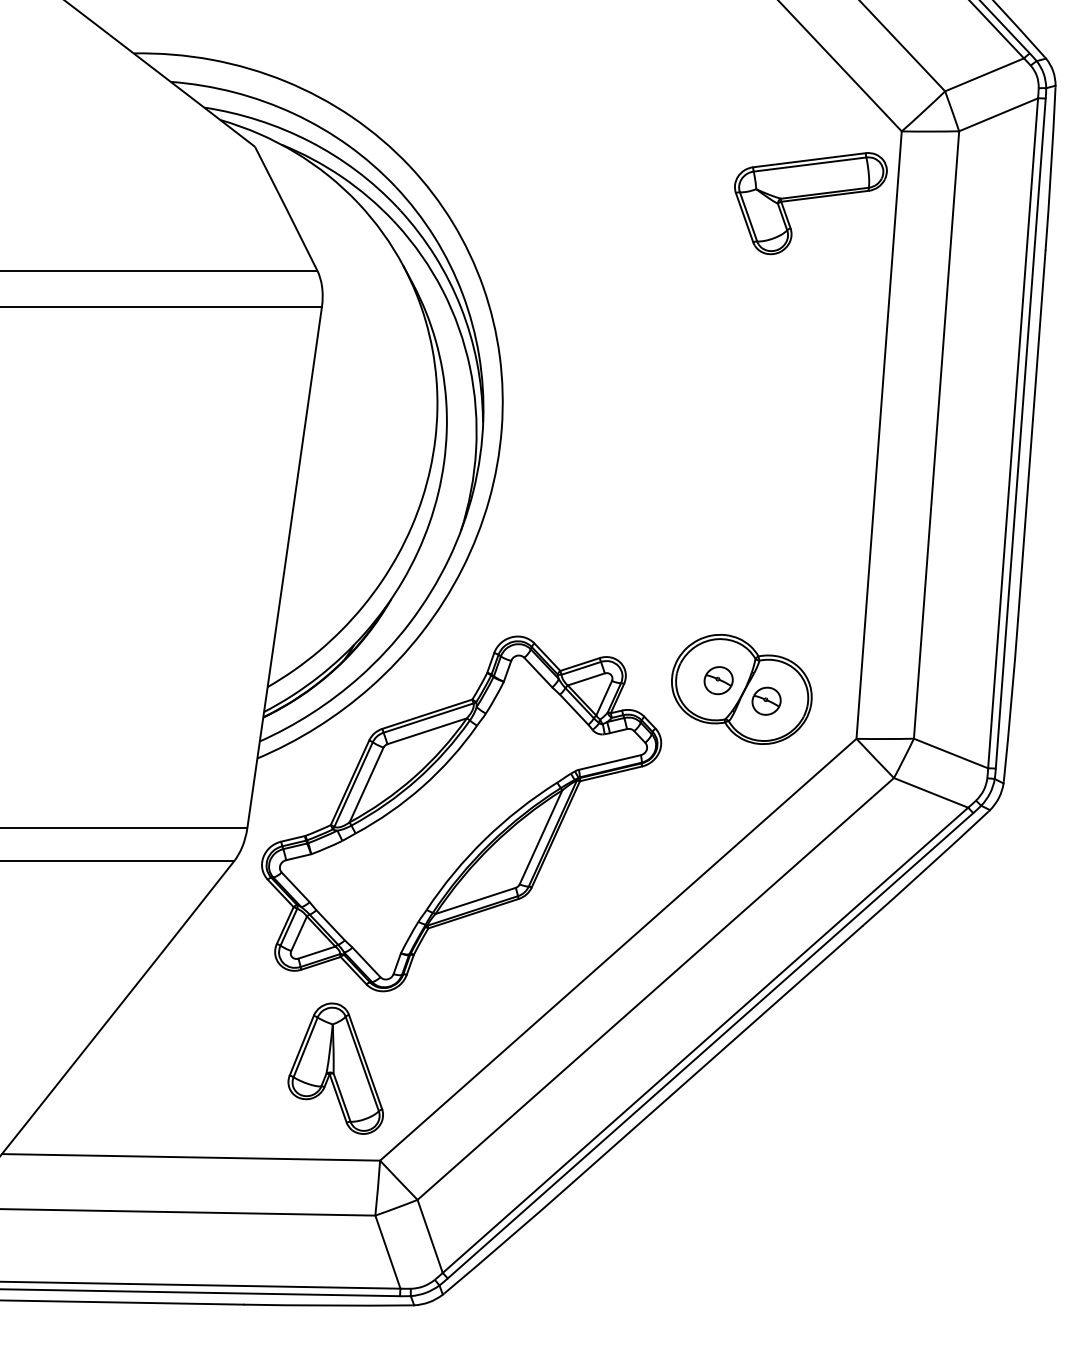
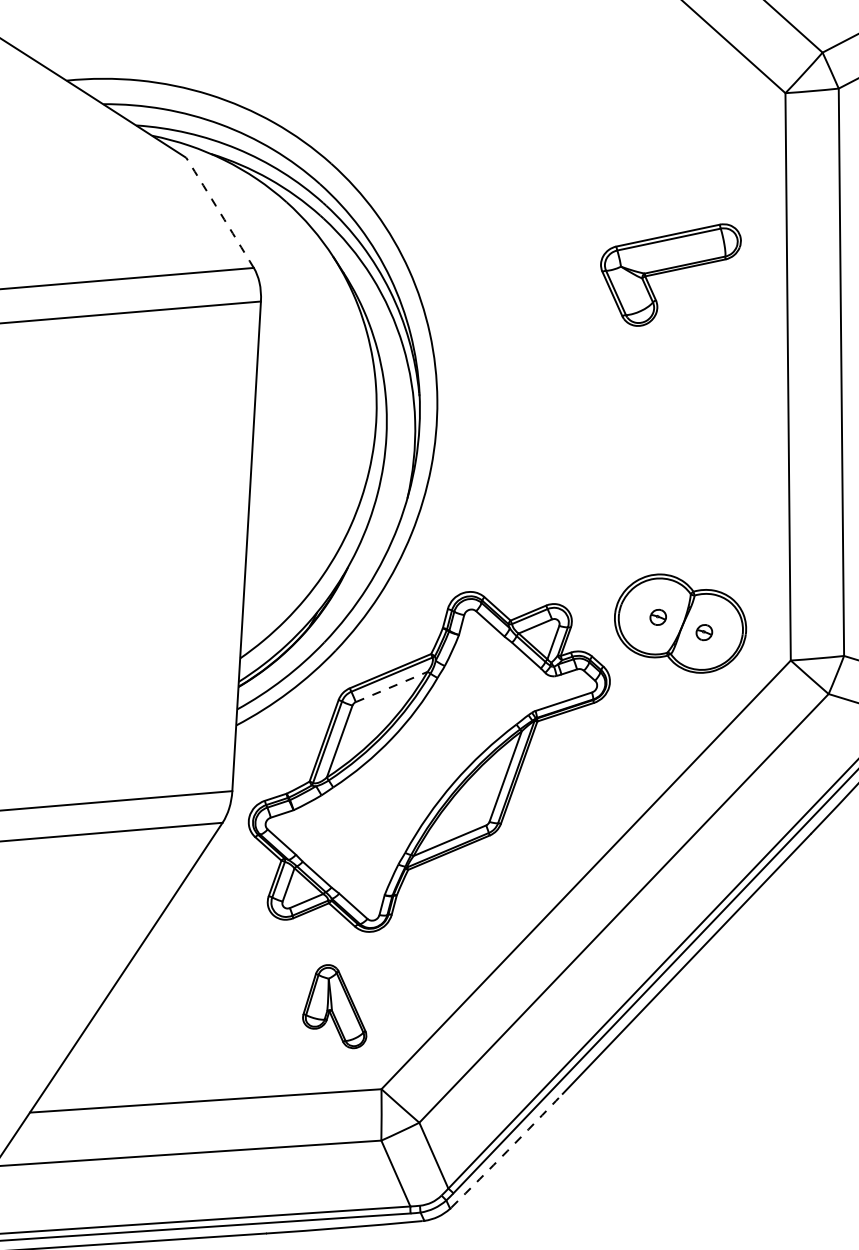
part: (810, 203) -> (672, 275), moved
arc: (286, 208) -> (220, 212), solid -> dashed
part: (718, 680) -> (658, 617), size x0.6
part: (766, 700) -> (704, 631), size x0.6
line: (427, 731) -> (392, 687), solid -> dashed
part: (335, 1068) -> (332, 1007), size x0.7
arc: (509, 1238) -> (507, 1151), solid -> dashed

